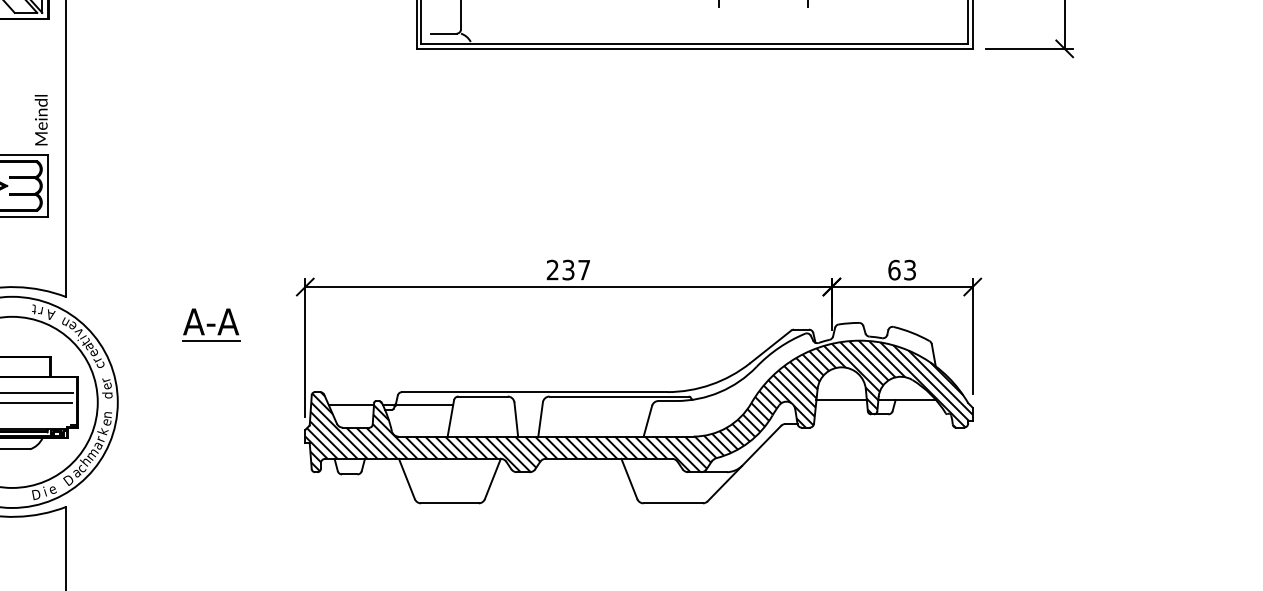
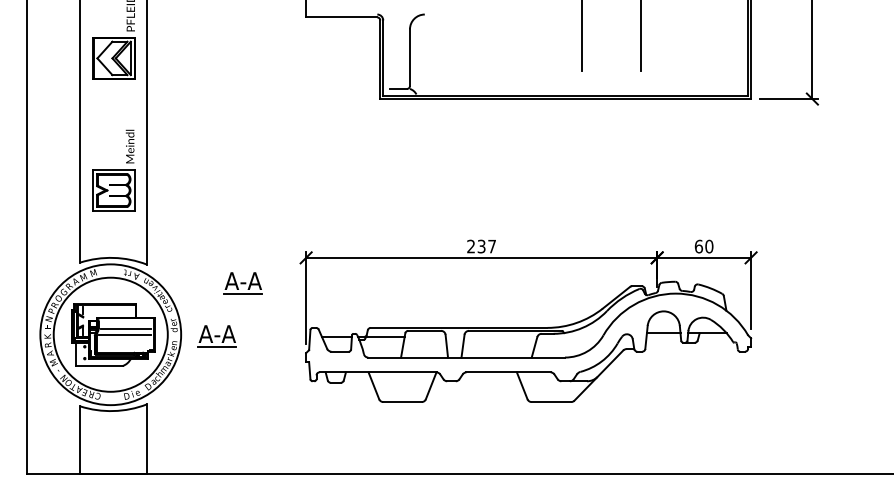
text: (910, 270) -> (709, 246), 63 -> 60
part: (170, 405) -> (216, 336), added
hatch: (638, 406) -> (528, 337), removed

